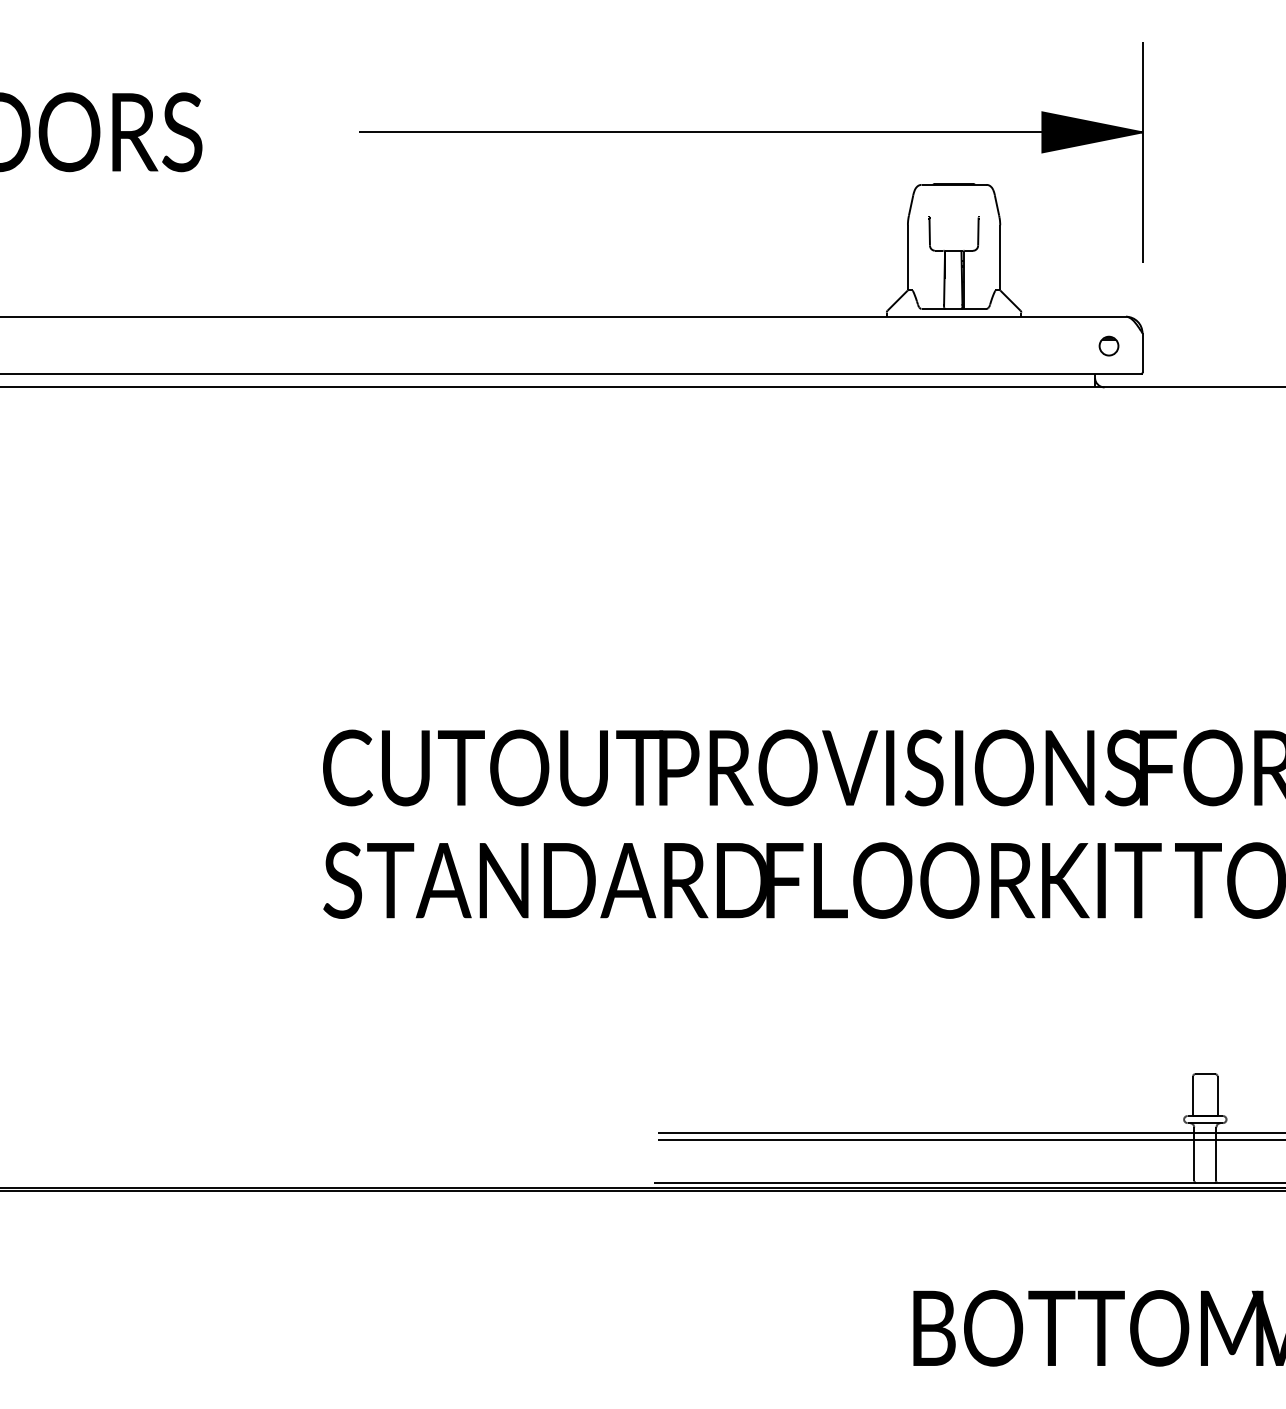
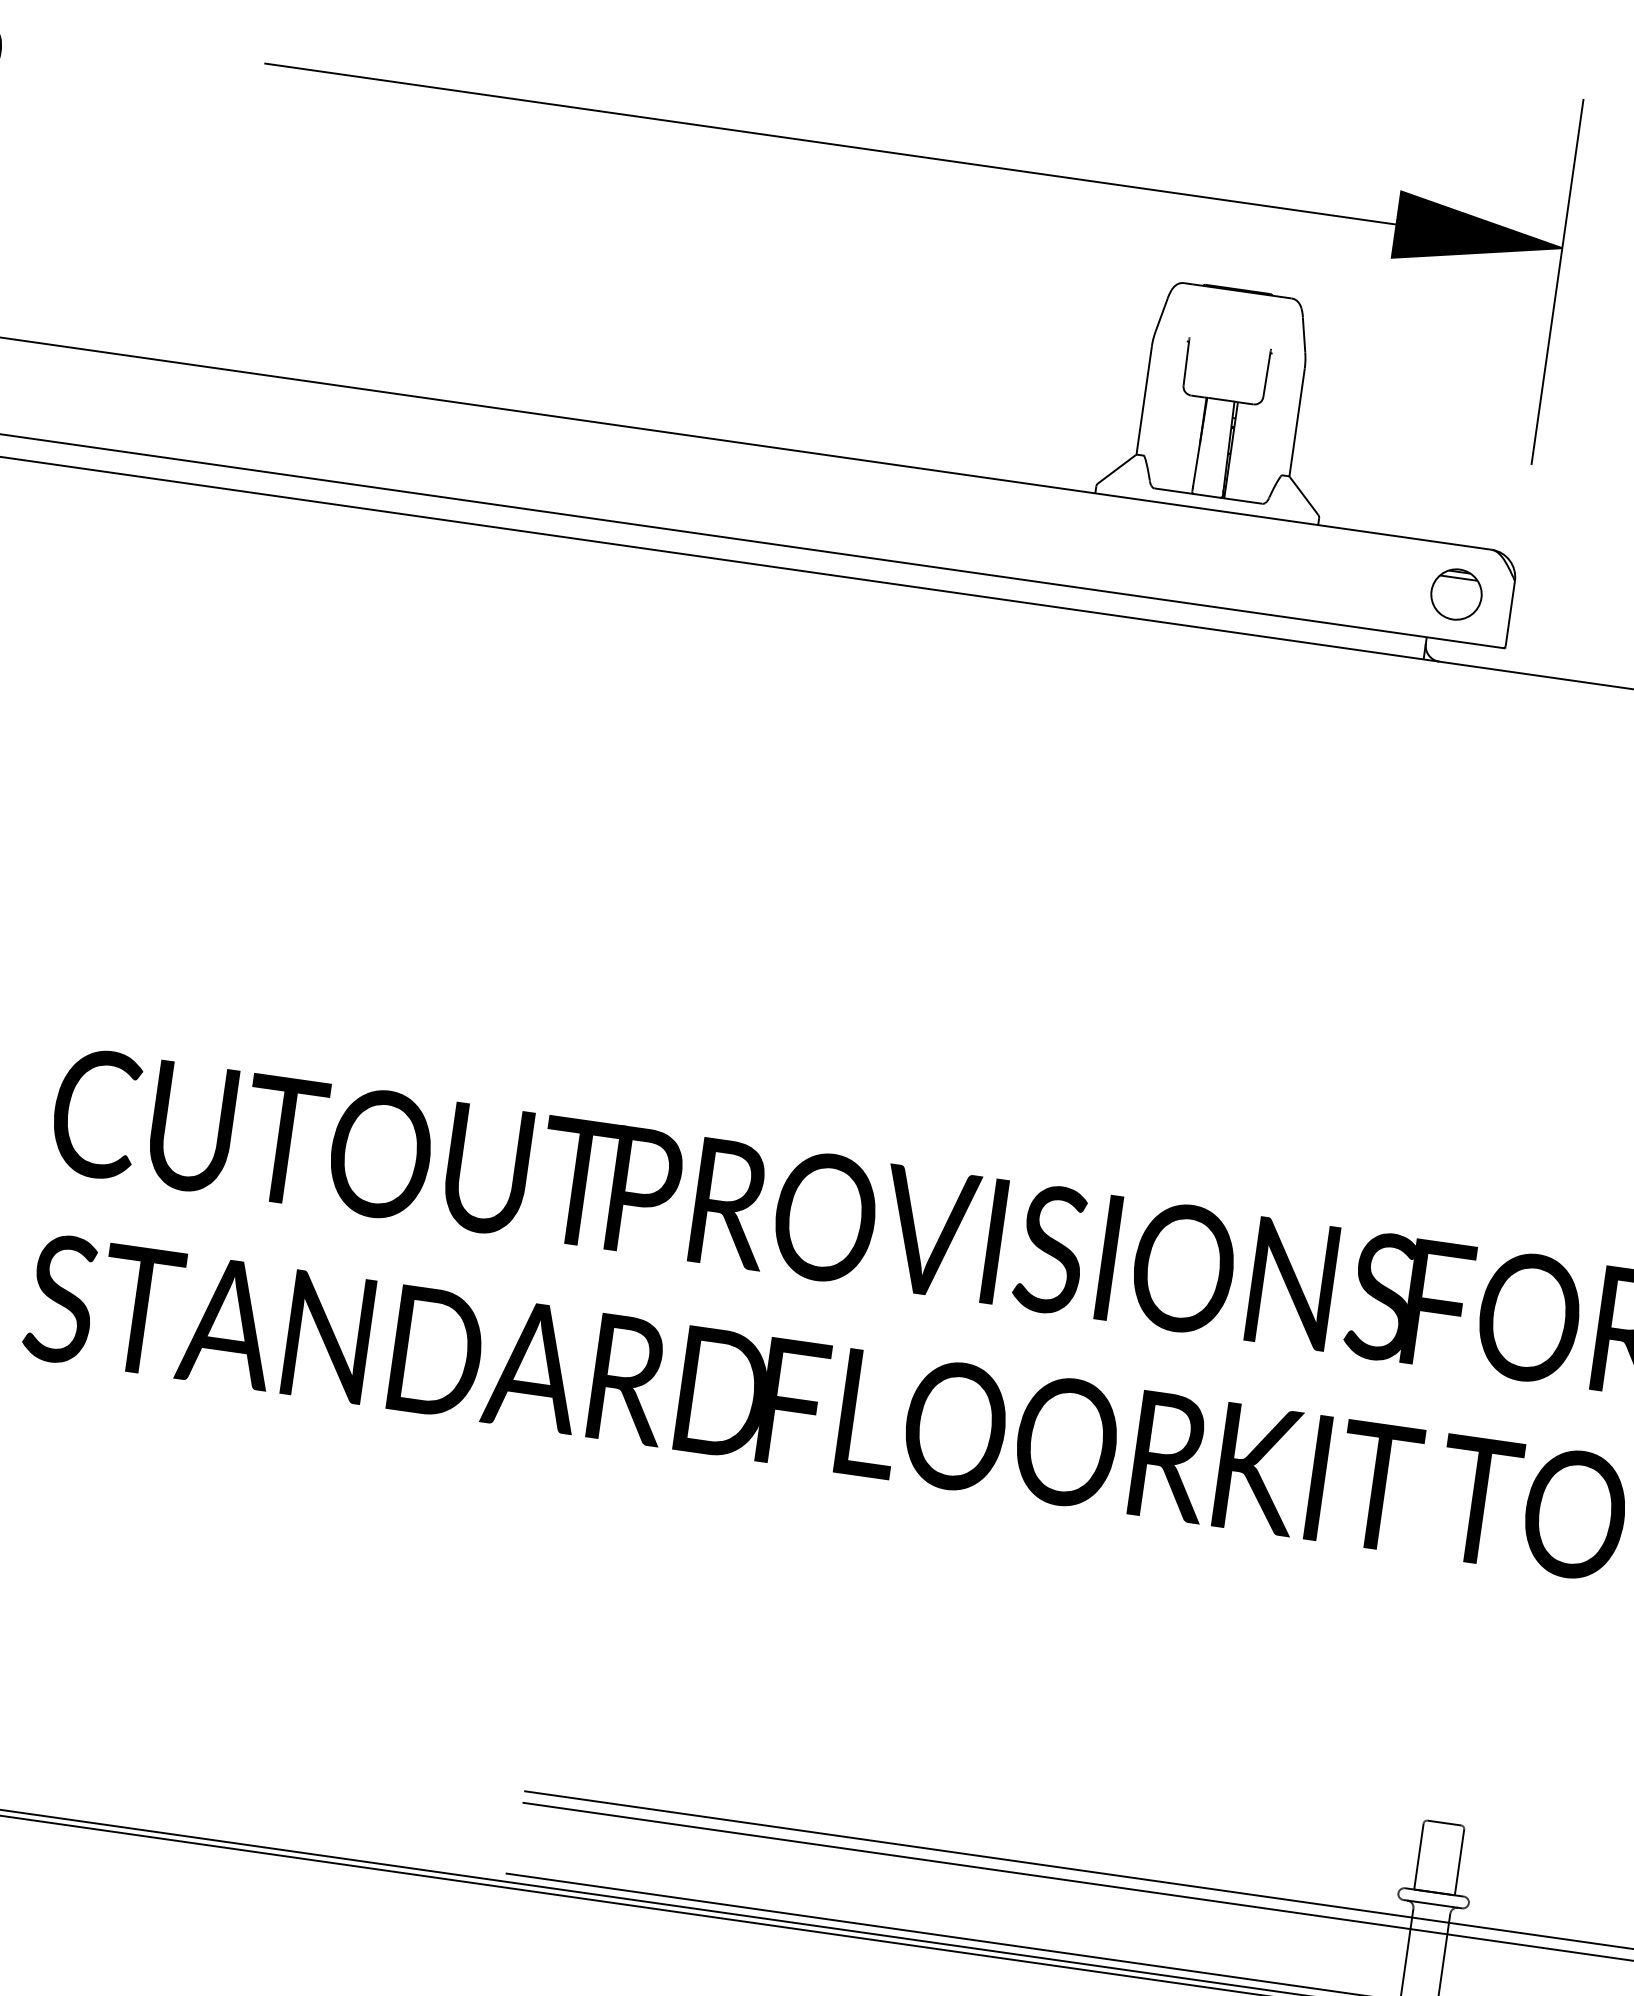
part: (1108, 345) -> (1455, 593), size x1.6

